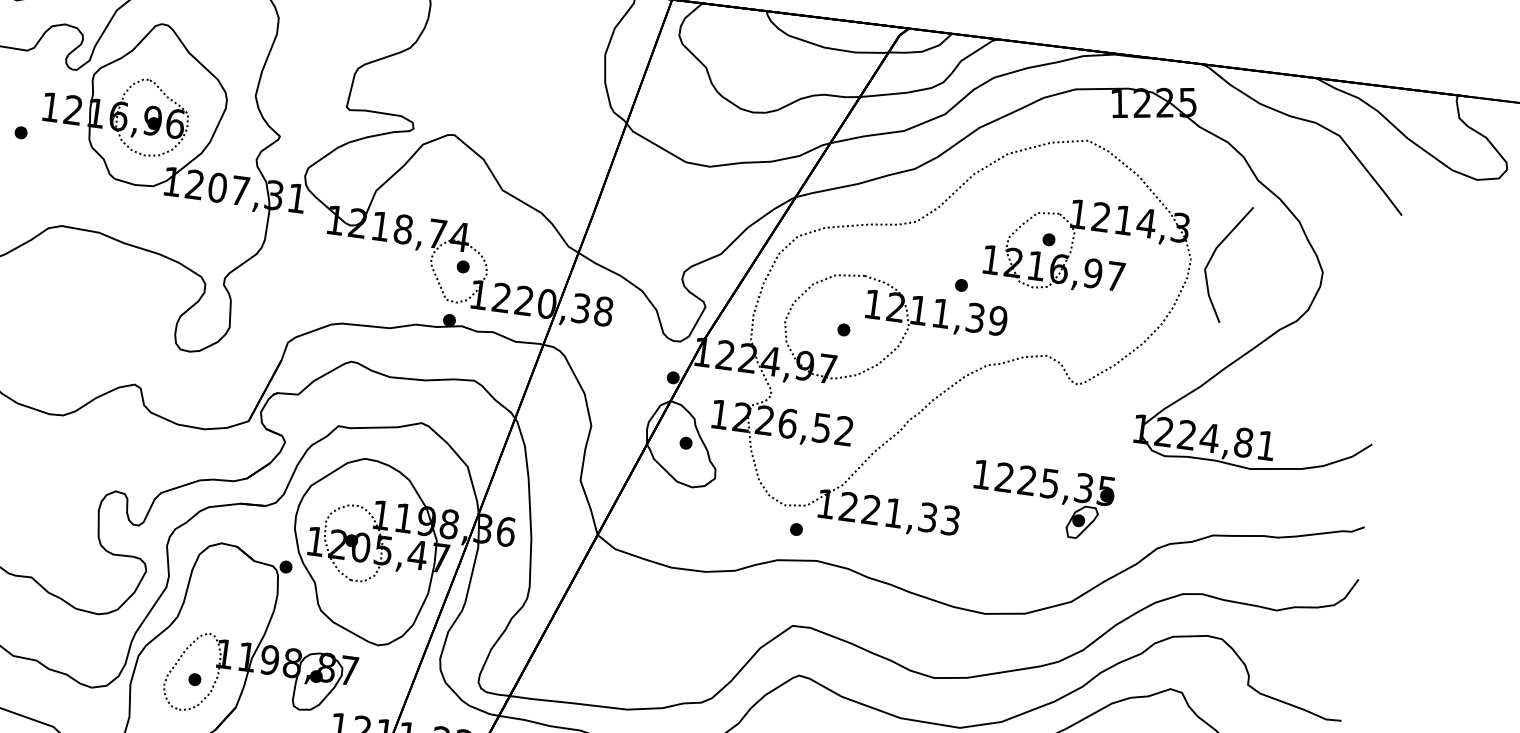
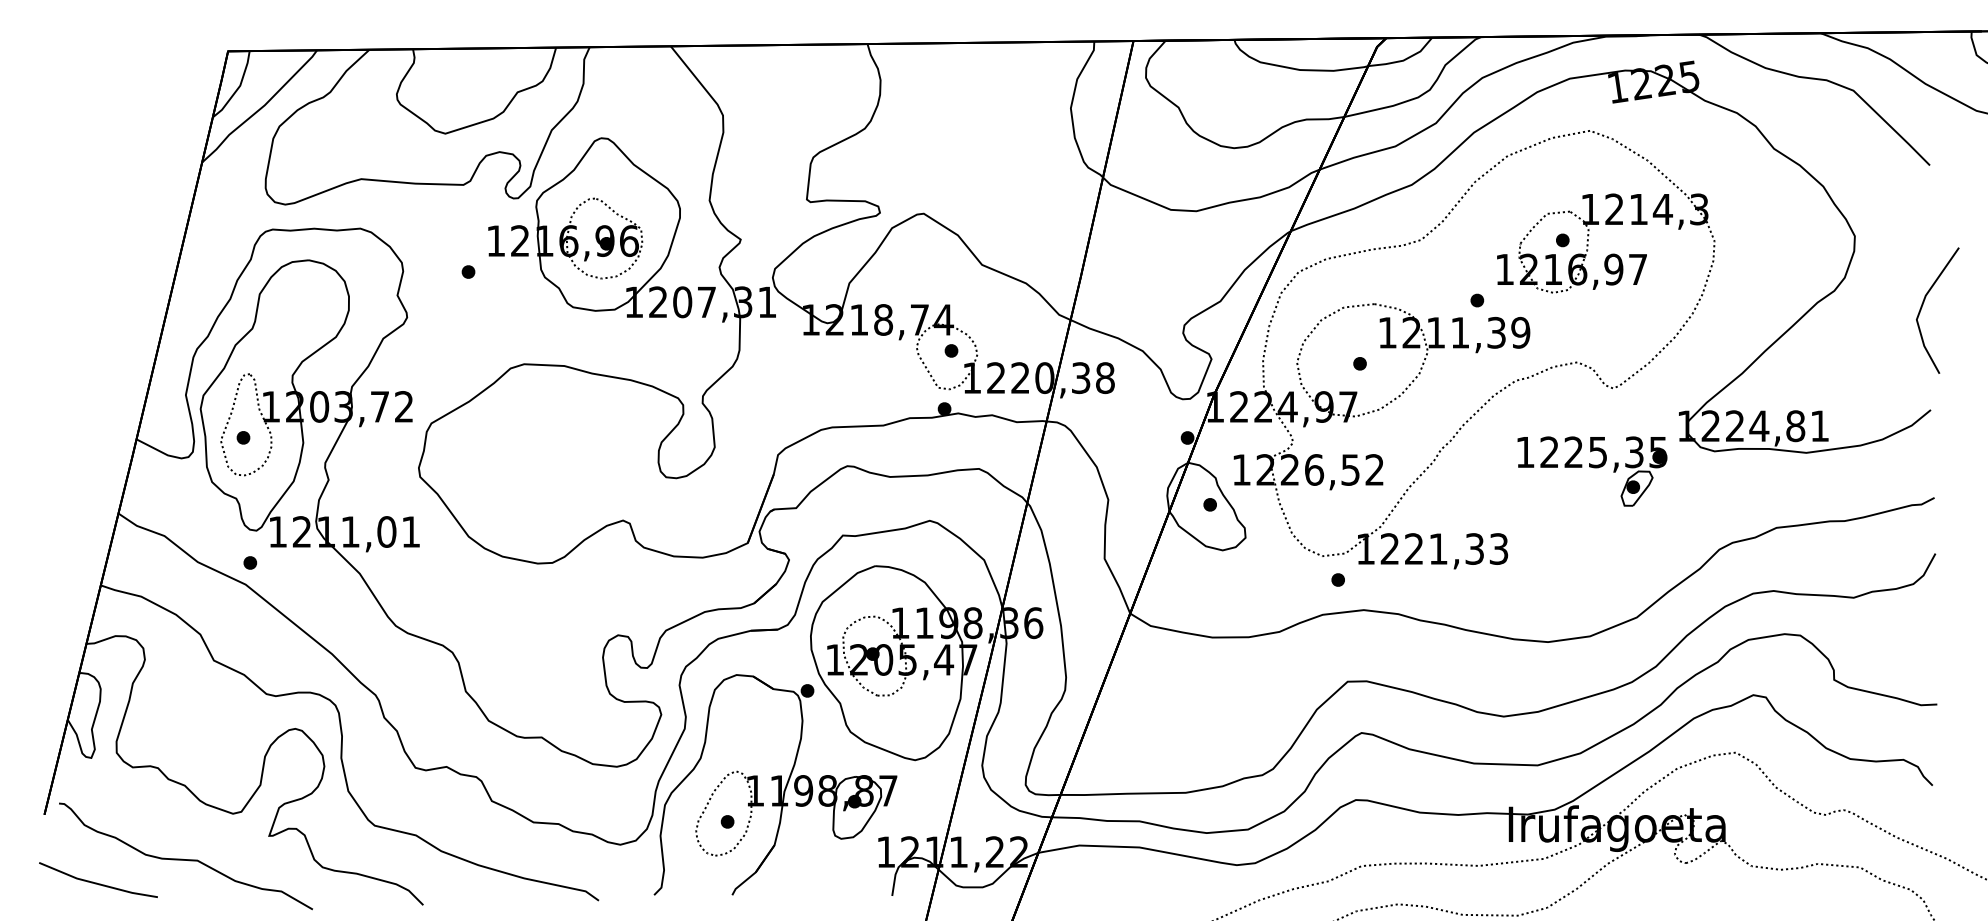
line: (1213, 257) -> (1923, 305), moved
part: (1042, 500) -> (1592, 471), moved

